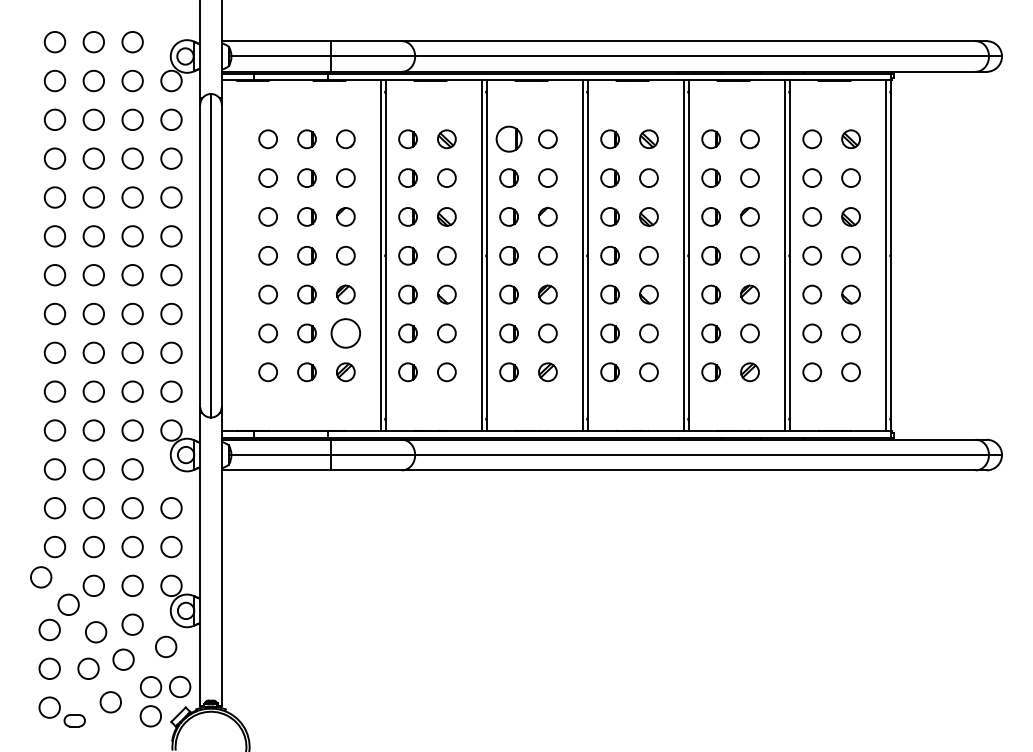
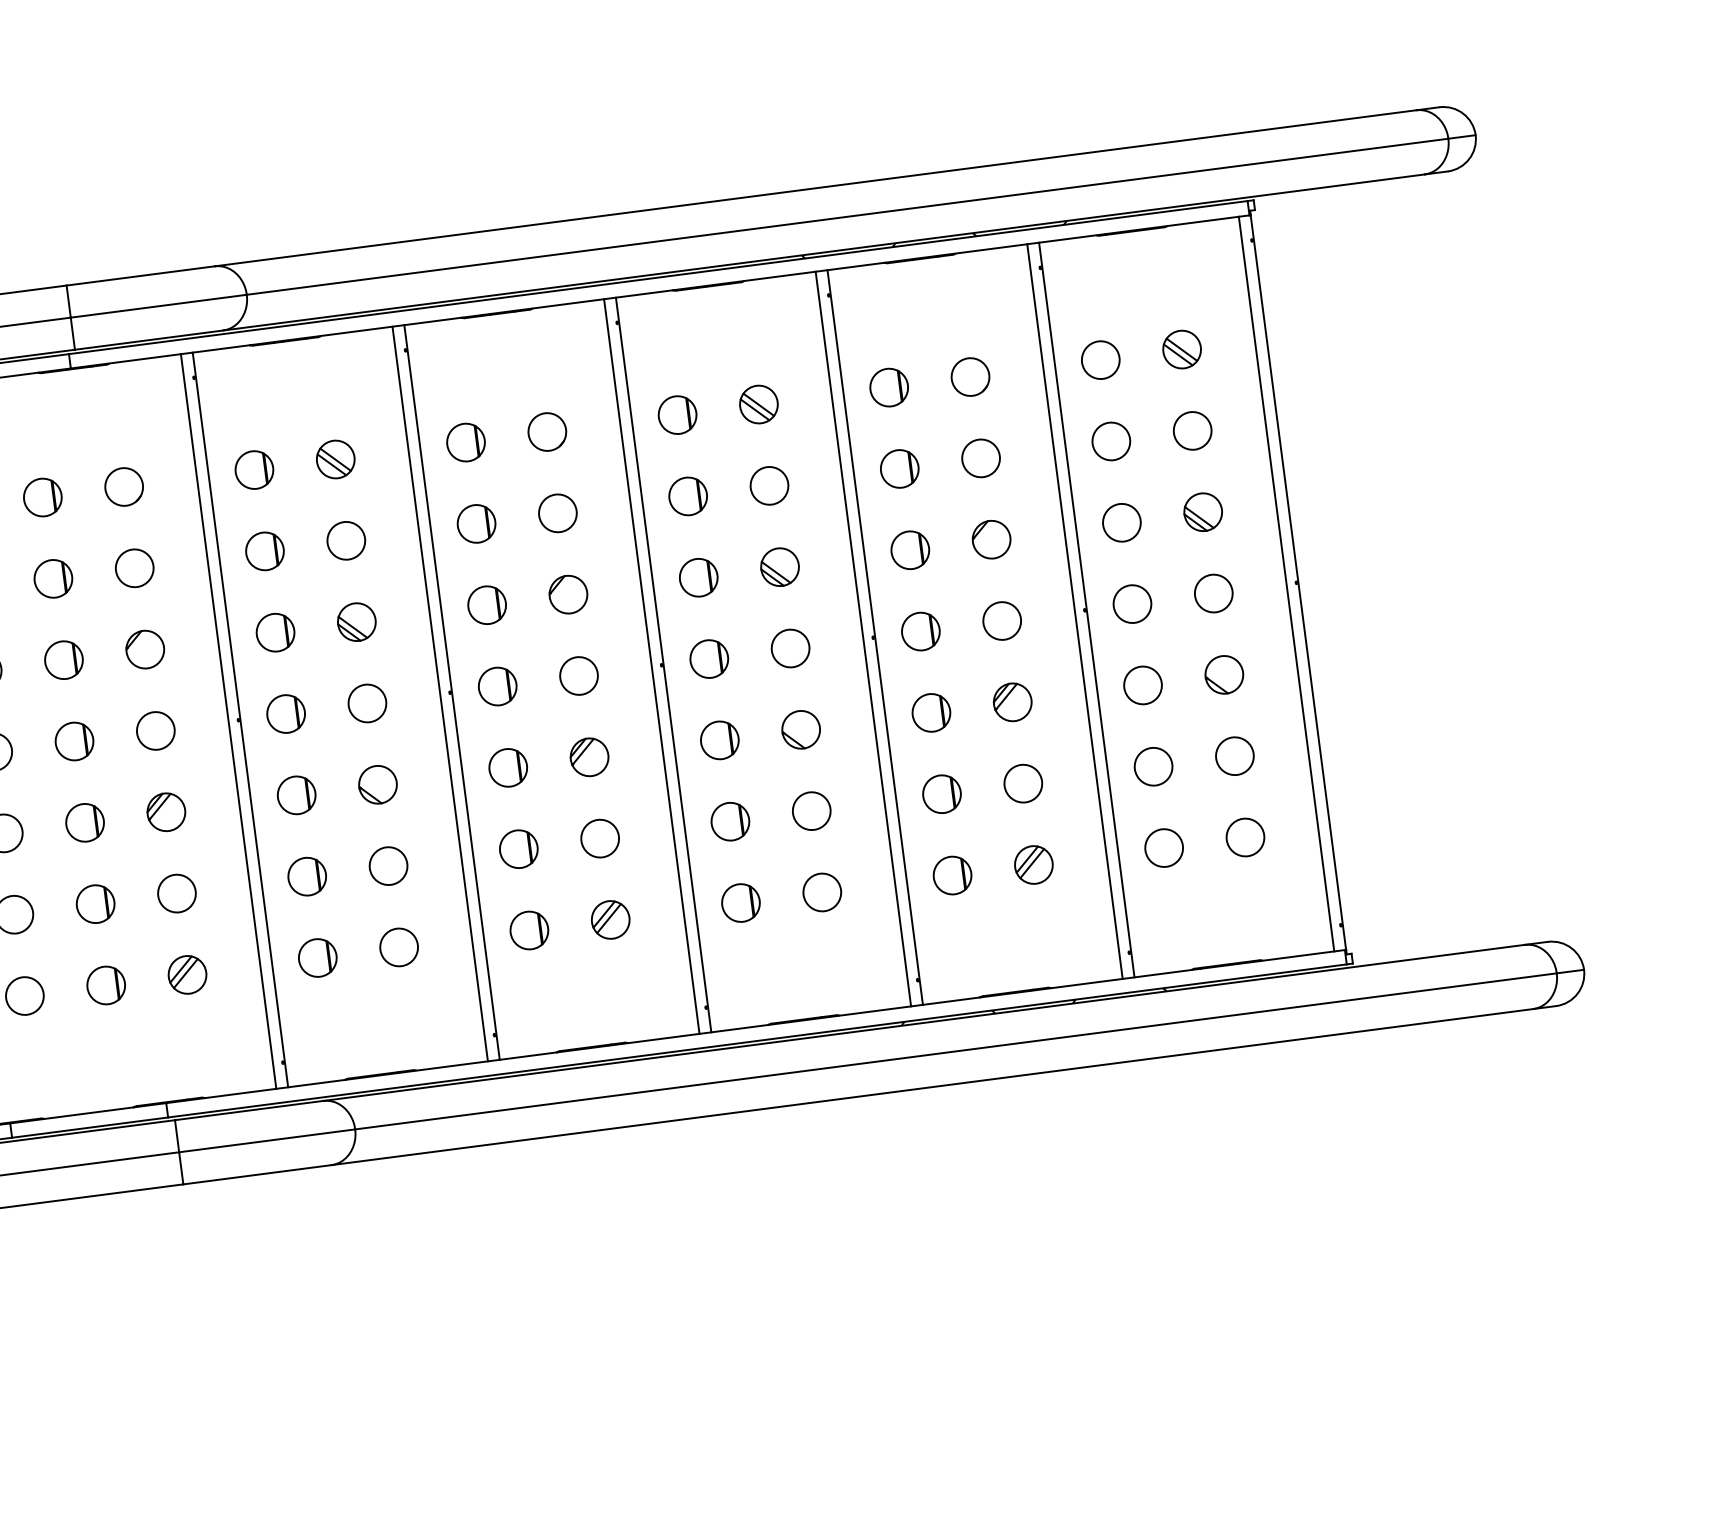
part: (508, 139) -> (464, 443), size x0.71
circle: (345, 333) -> (176, 893), size x0.62

